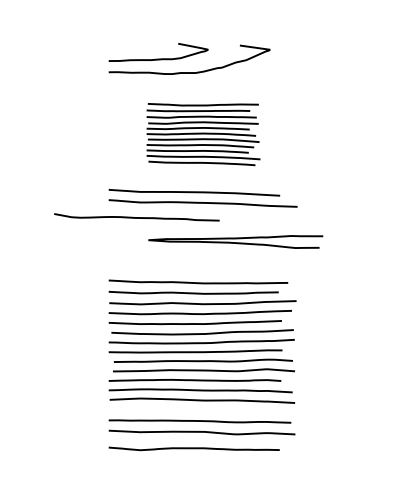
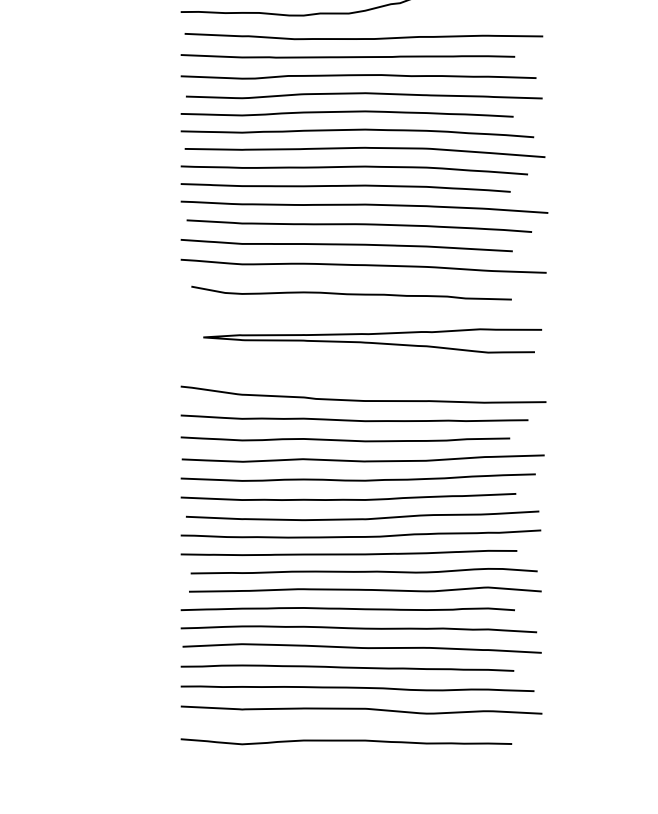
part: (203, 134) -> (364, 132), size x1.67
curve: (136, 217) -> (350, 293), moved
curve: (235, 242) -> (372, 341), moved
curve: (202, 272) -> (362, 400), added
line: (194, 410) -> (346, 667), added

